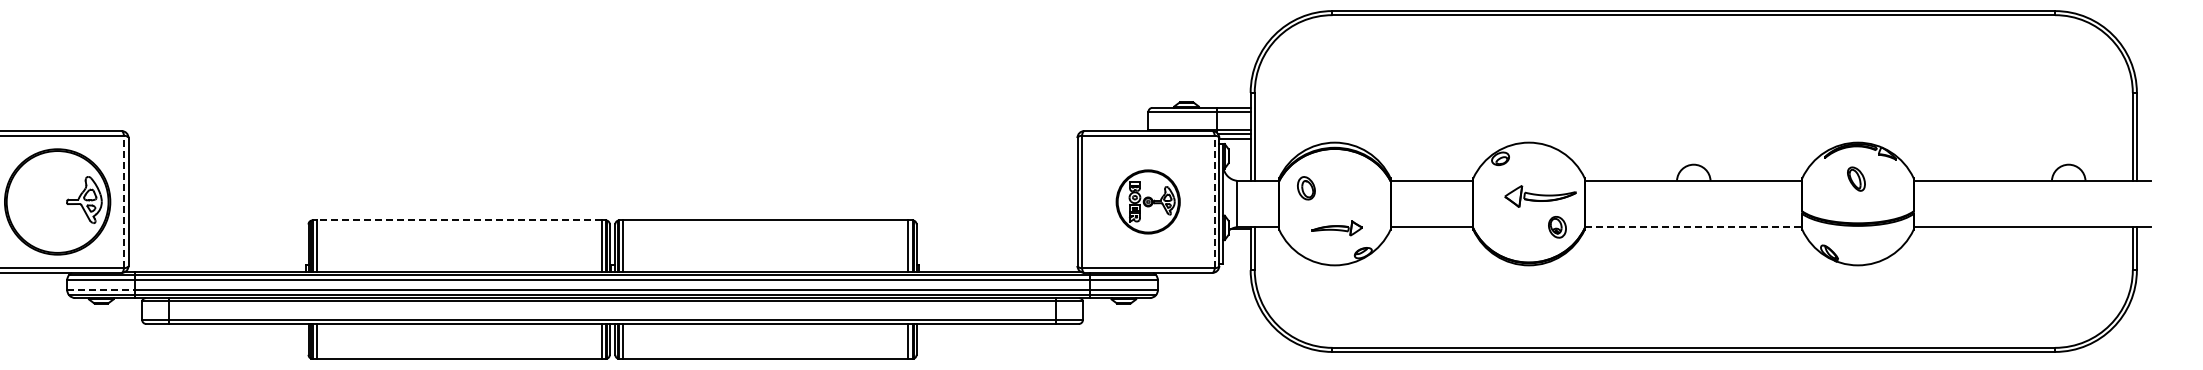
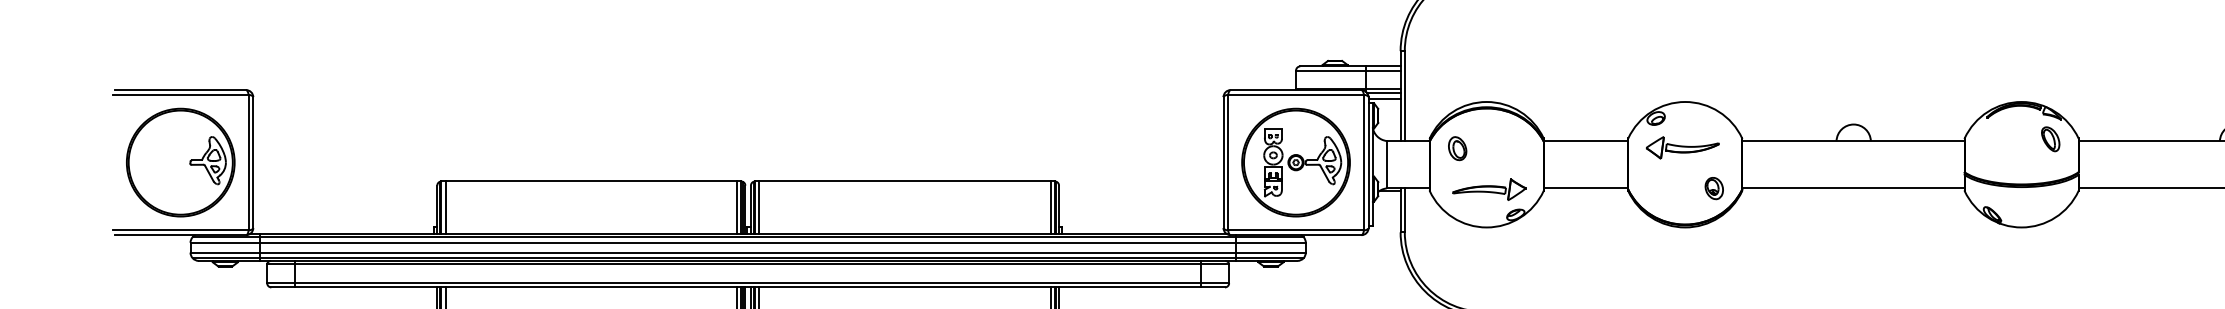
part: (1856, 178) -> (2050, 138), moved
part: (1540, 196) -> (1682, 147), moved
line: (123, 201) -> (248, 162), dashed -> solid
part: (1147, 201) -> (1295, 162), size x1.67
line: (1214, 201) -> (1363, 162), dashed -> solid
line: (458, 220) -> (590, 181), dashed -> solid
line: (1693, 227) -> (1853, 188), dashed -> solid
part: (1337, 228) -> (1489, 189), size x1.43
line: (101, 289) -> (225, 252), dashed -> solid

